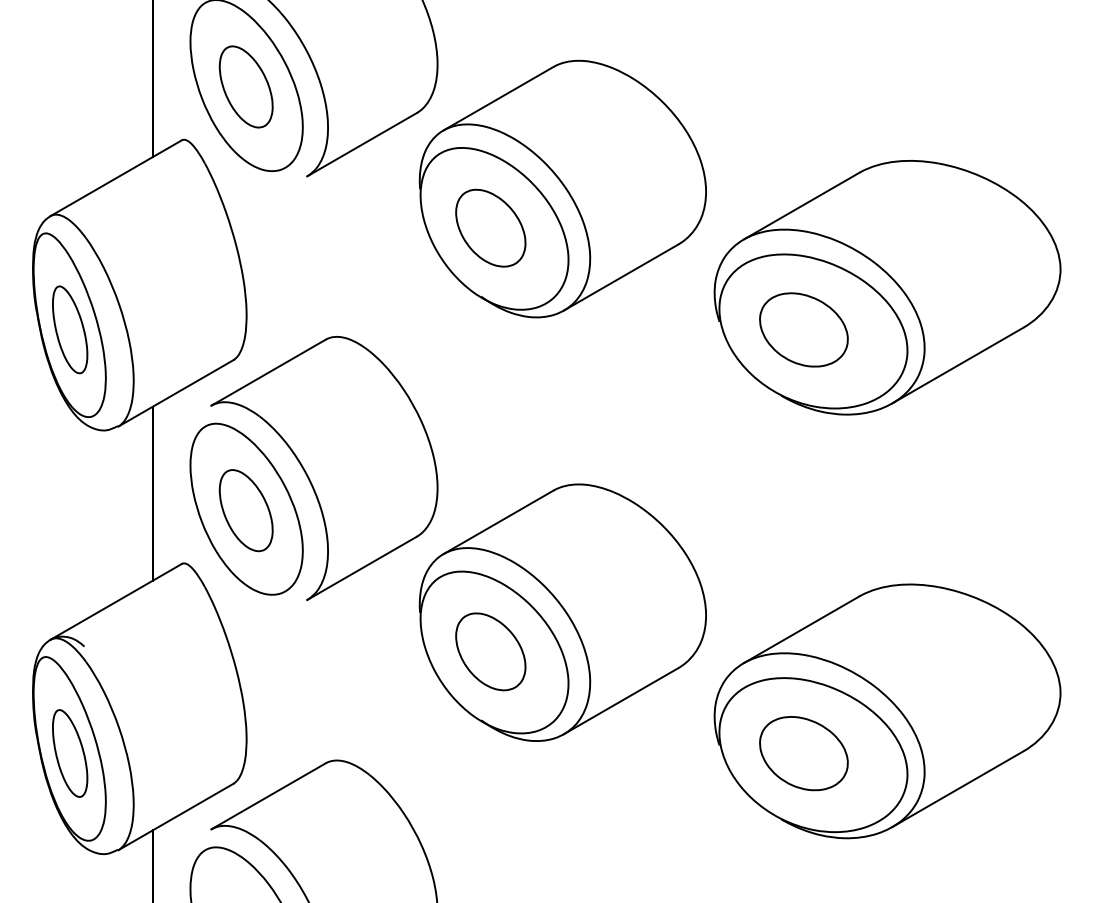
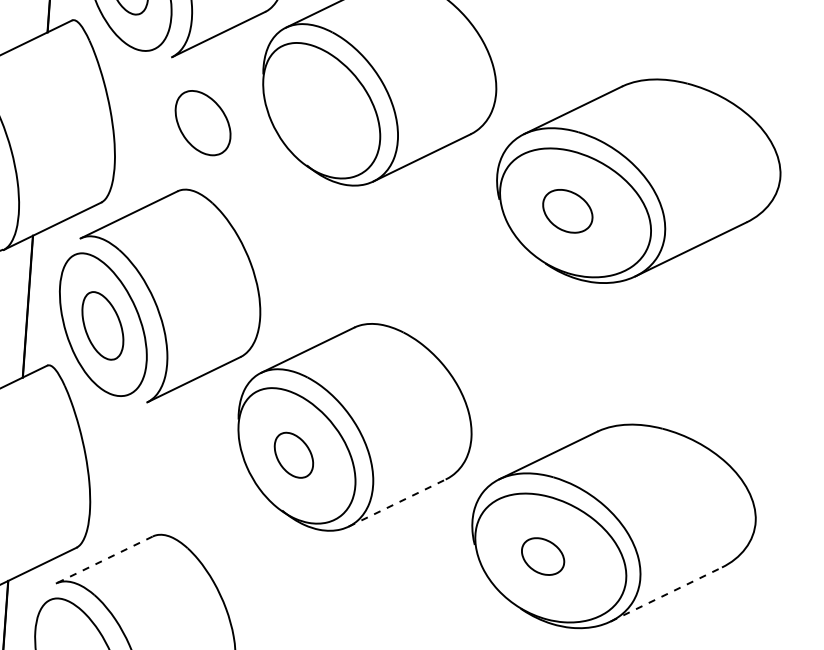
part: (490, 227) -> (202, 122), moved
part: (803, 329) -> (567, 210), size x0.7
part: (490, 651) -> (293, 454), size x0.7
line: (621, 701) -> (397, 503), solid -> dashed
part: (803, 753) -> (542, 556), size x0.6
line: (957, 789) -> (666, 594), solid -> dashed
line: (268, 796) -> (104, 560), solid -> dashed

